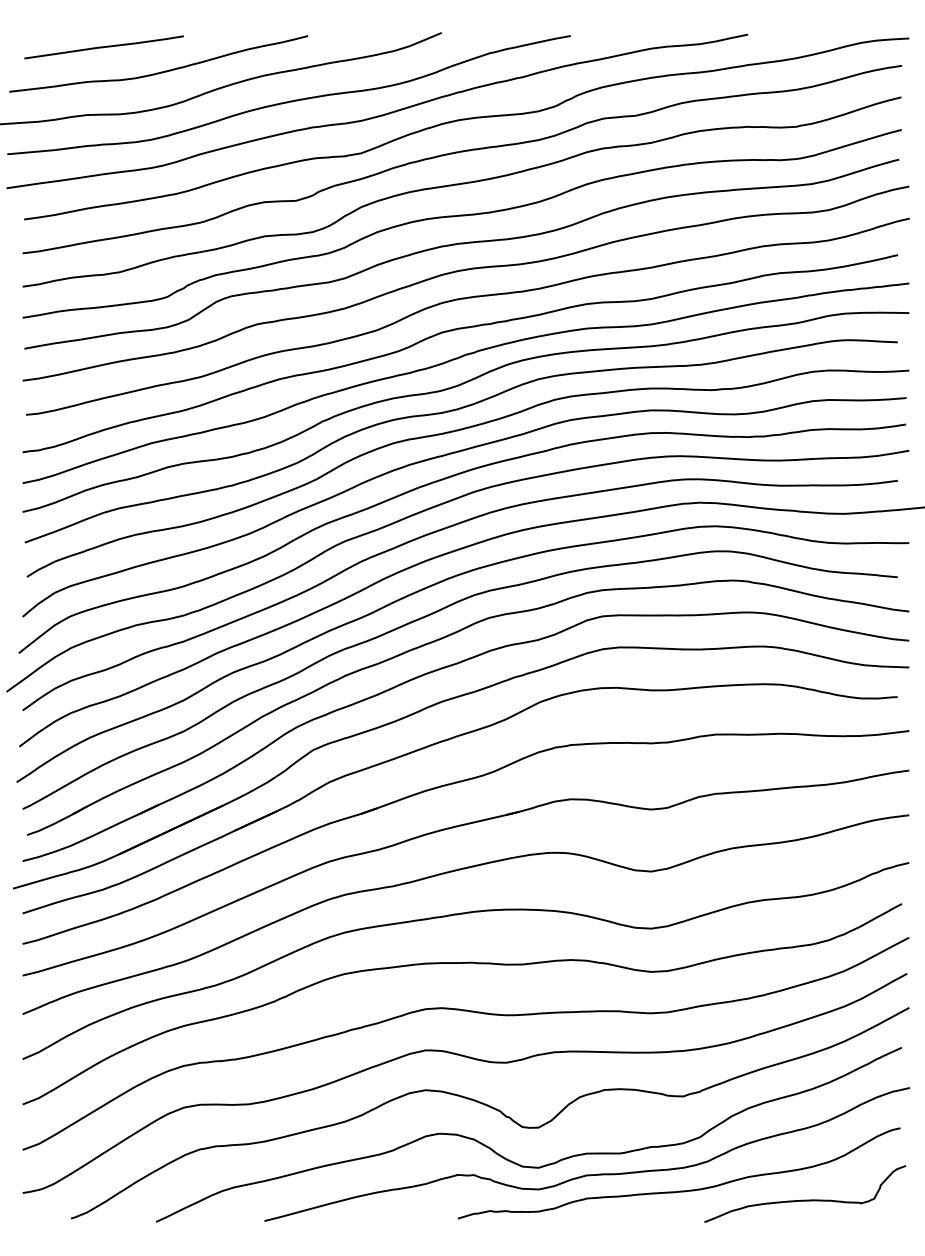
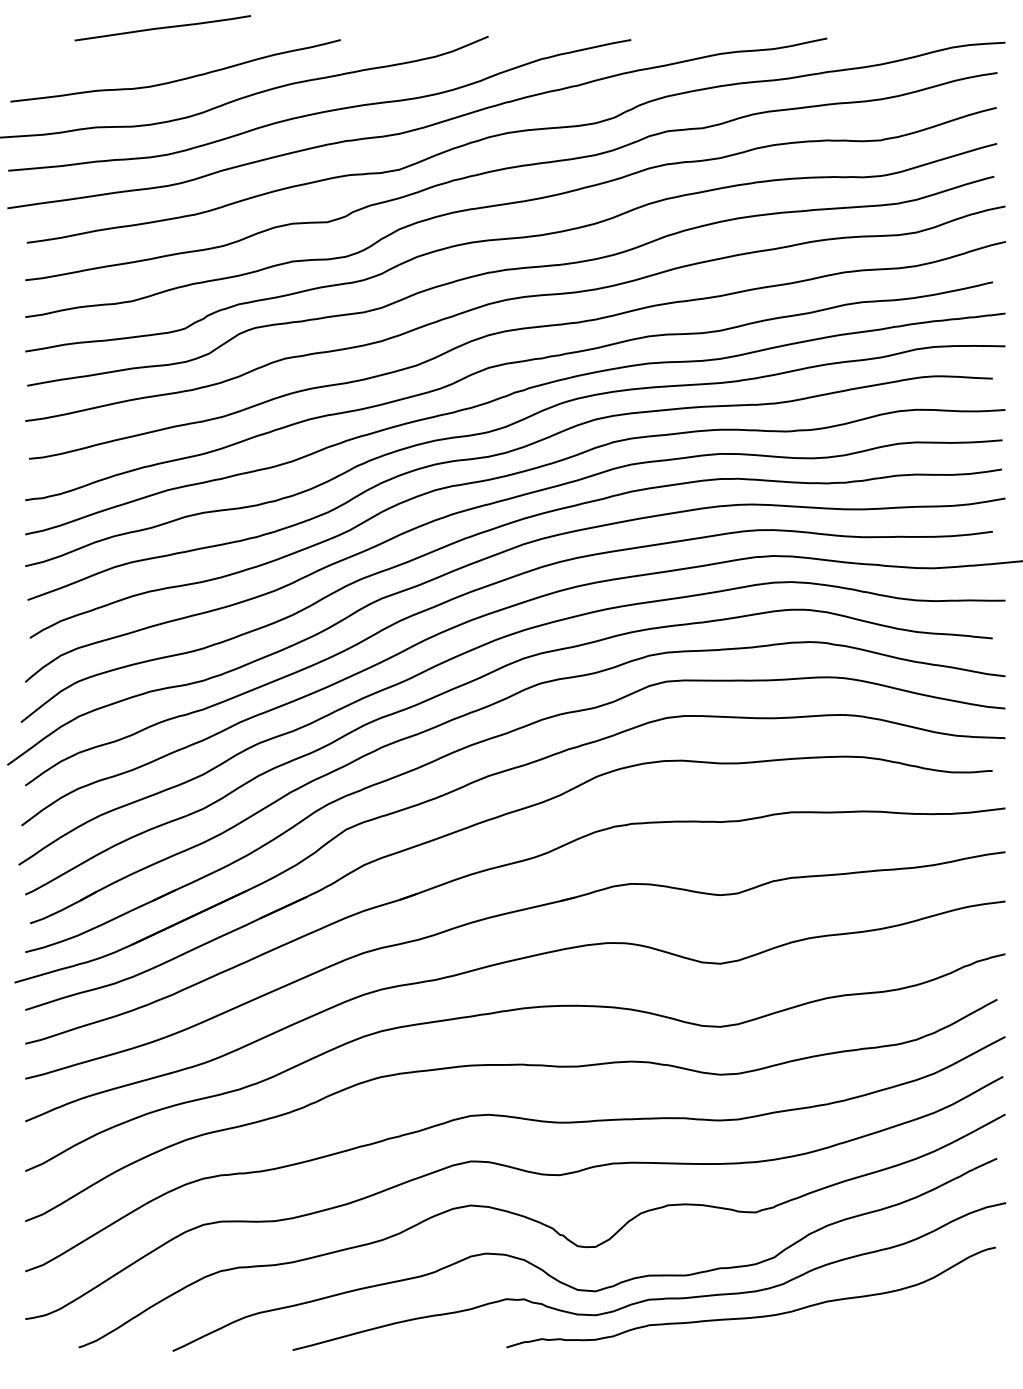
line: (103, 47) -> (162, 28), moved
curve: (805, 1199) -> (890, 1326), removed

